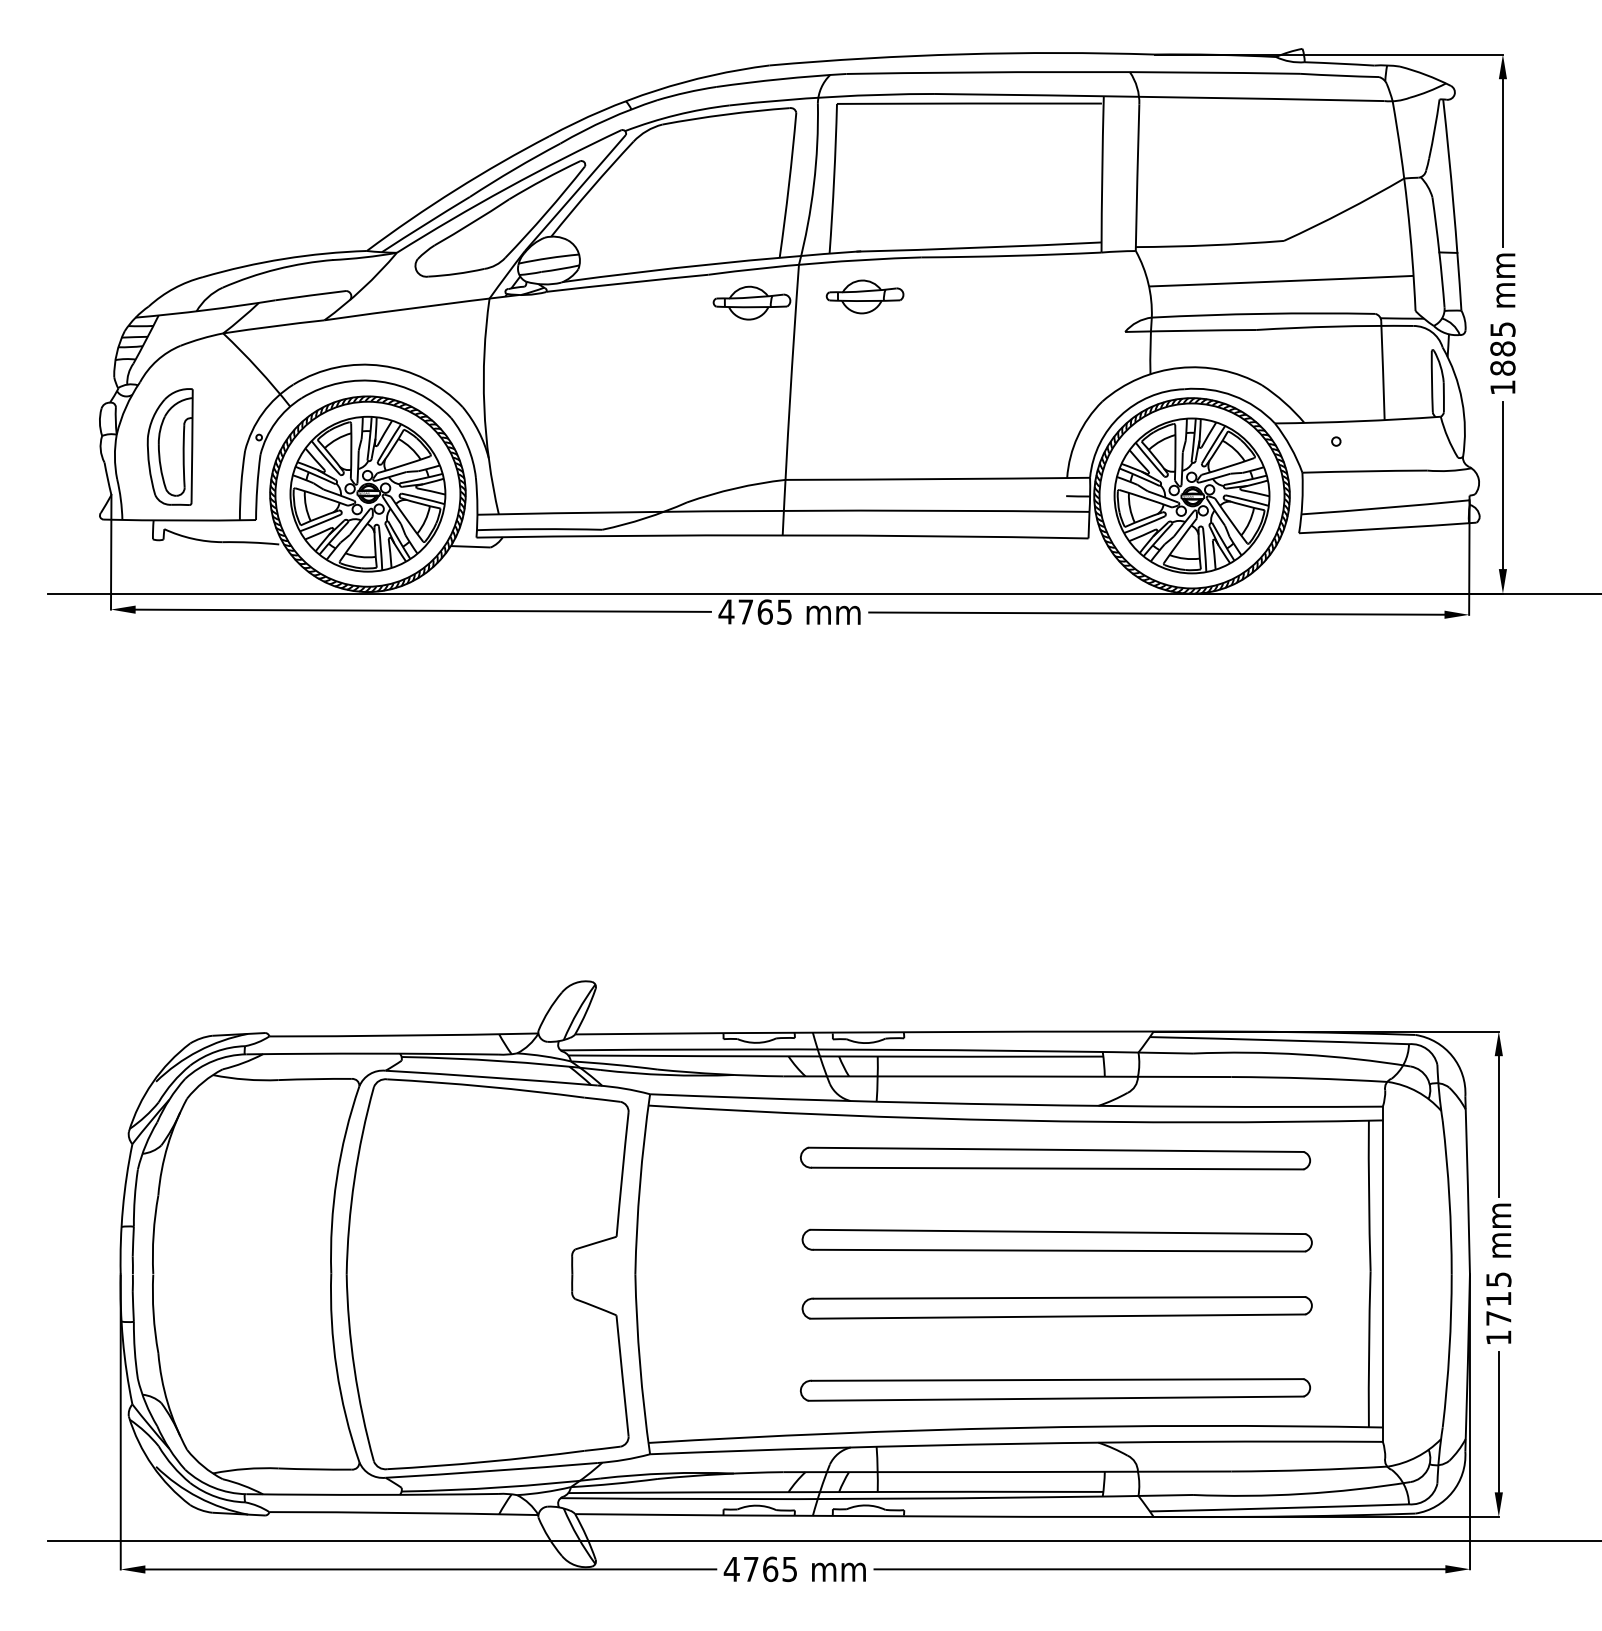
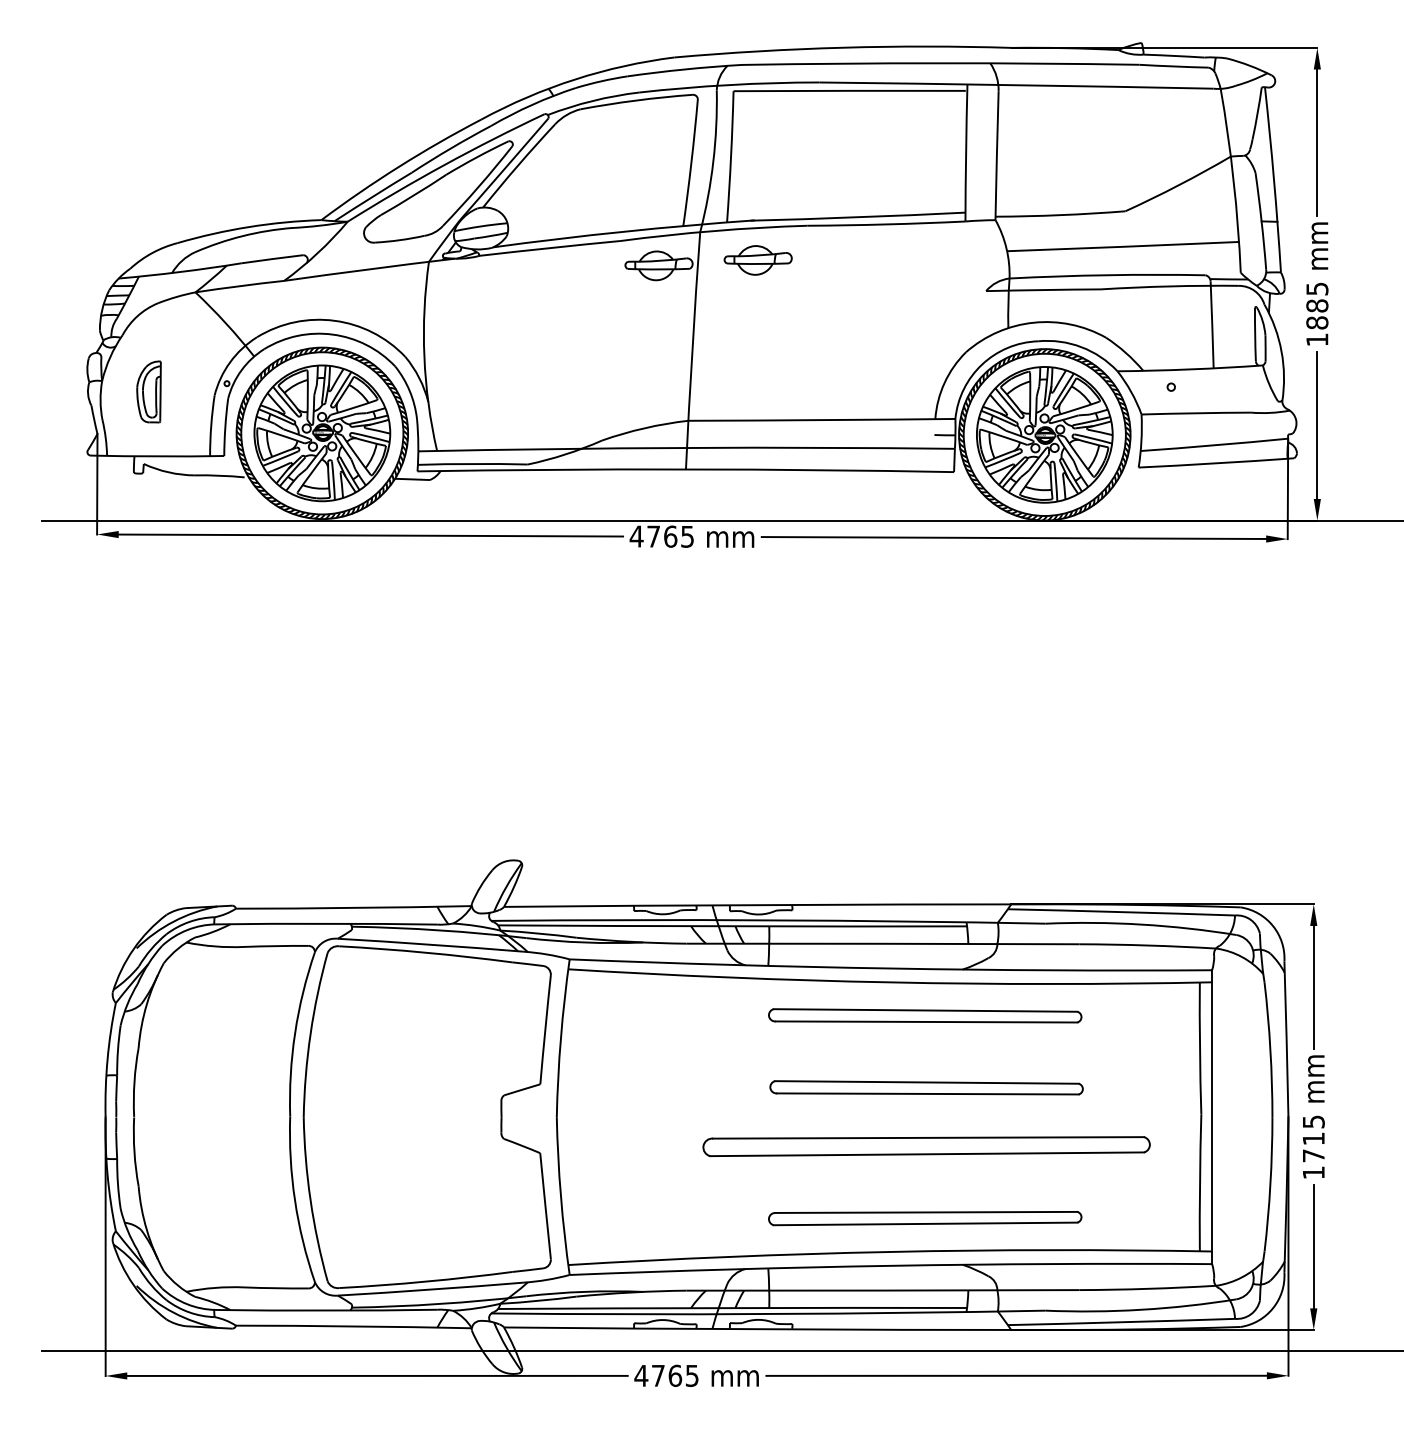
part: (169, 446) -> (148, 391), size x0.6
part: (1055, 1158) -> (925, 1015), size x0.7
part: (1057, 1240) -> (926, 1087), size x0.7
part: (1055, 1389) -> (925, 1218), size x0.7

